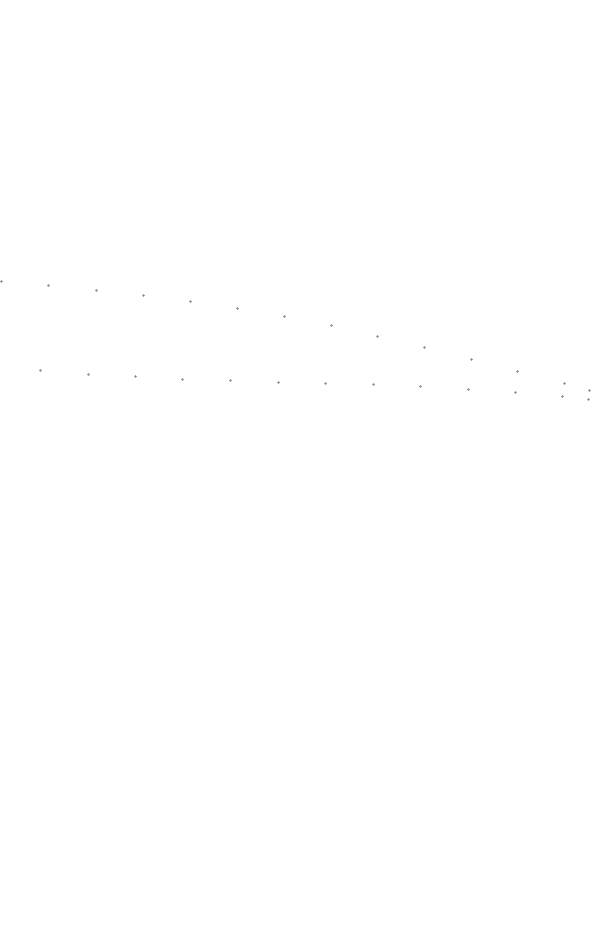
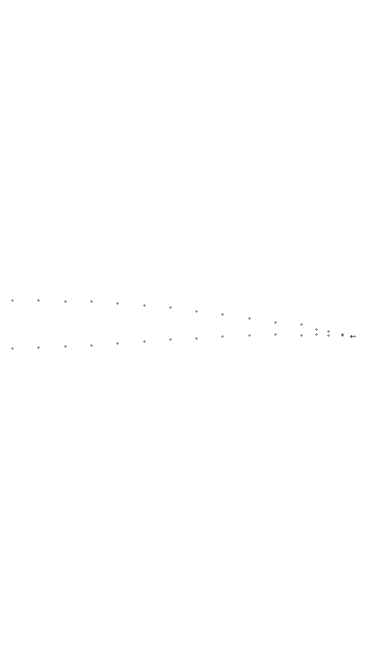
part: (563, 389) -> (301, 330), size x1.6

